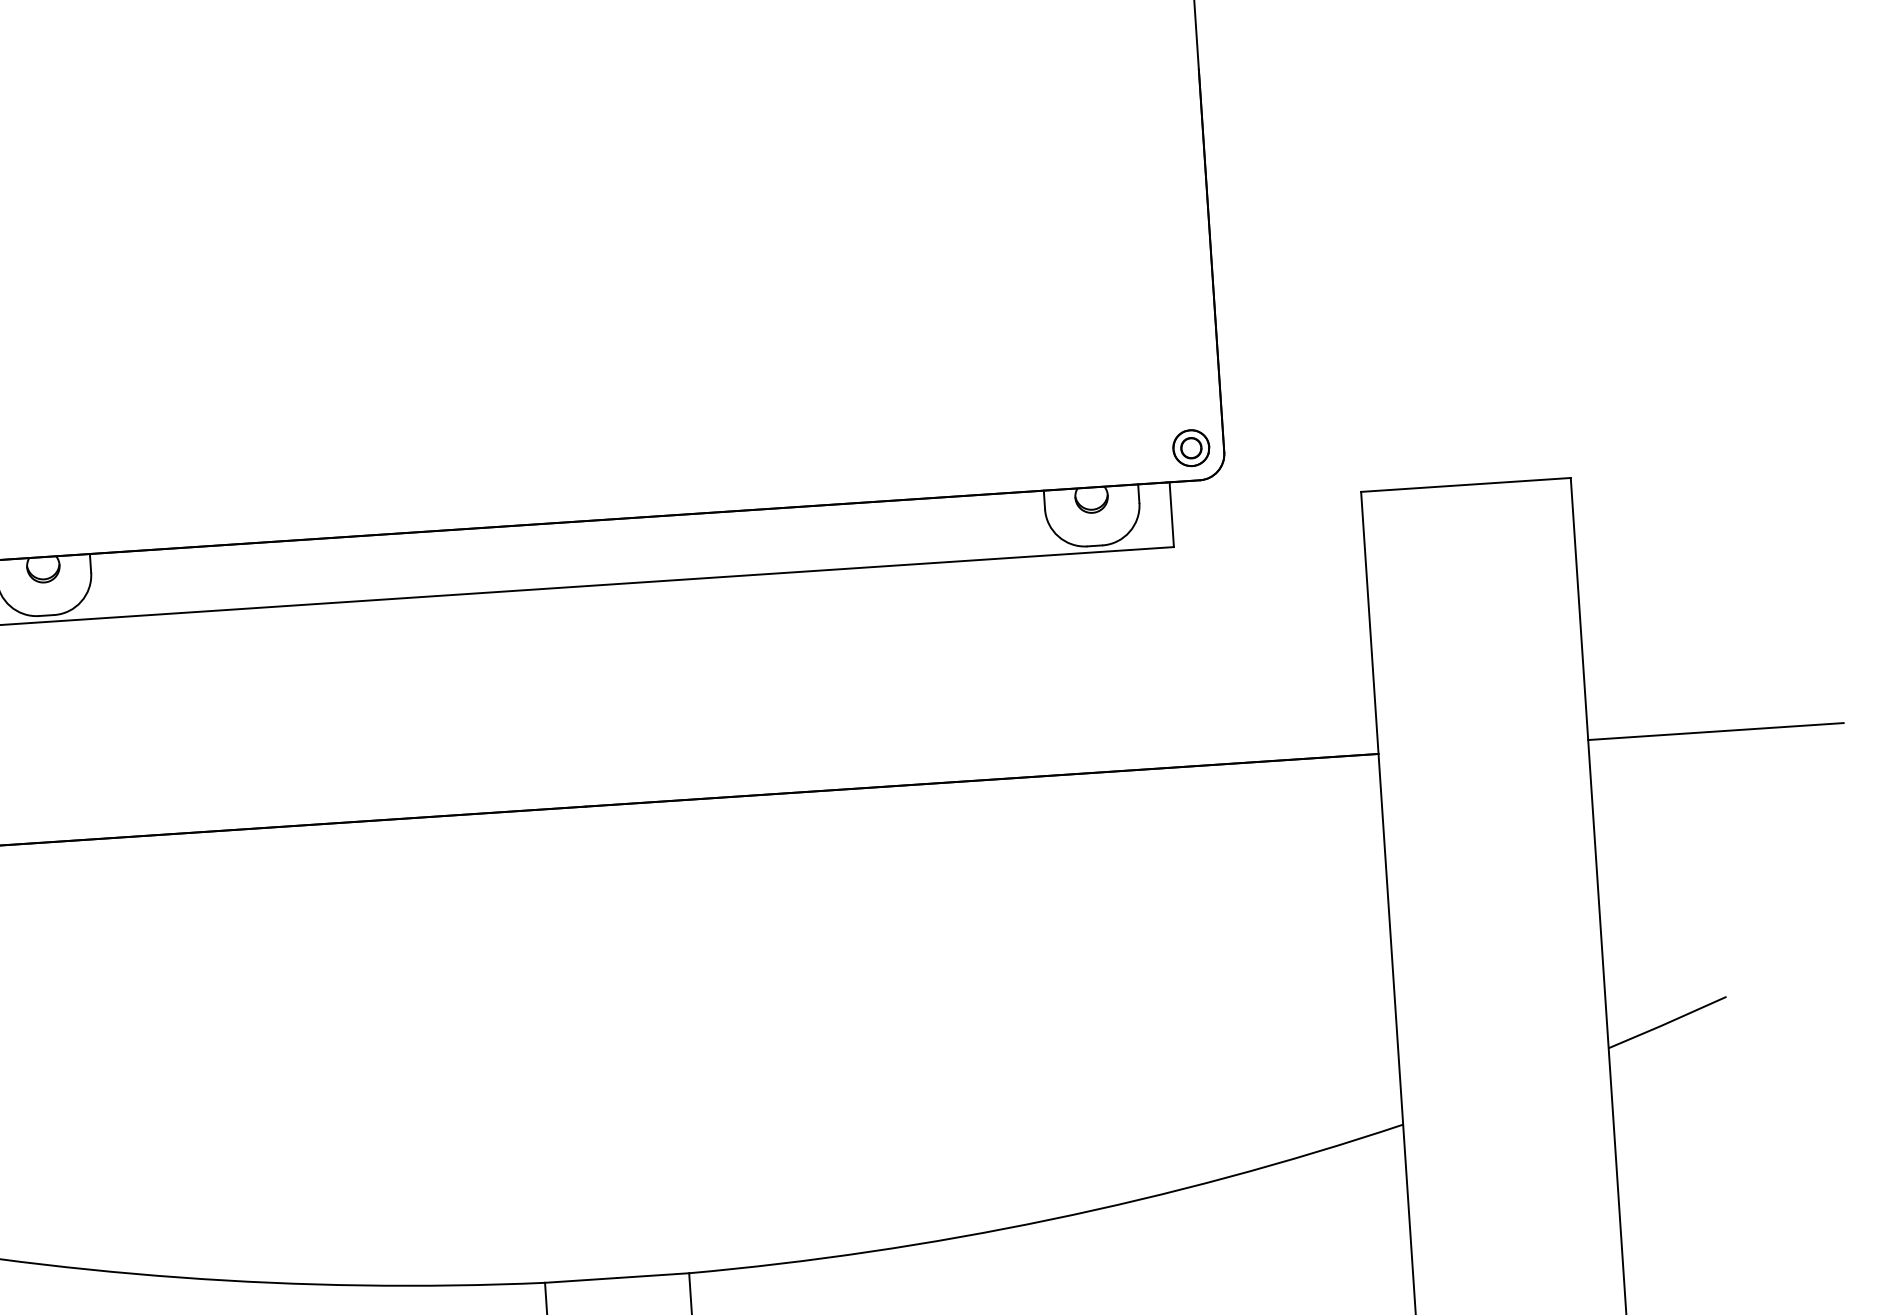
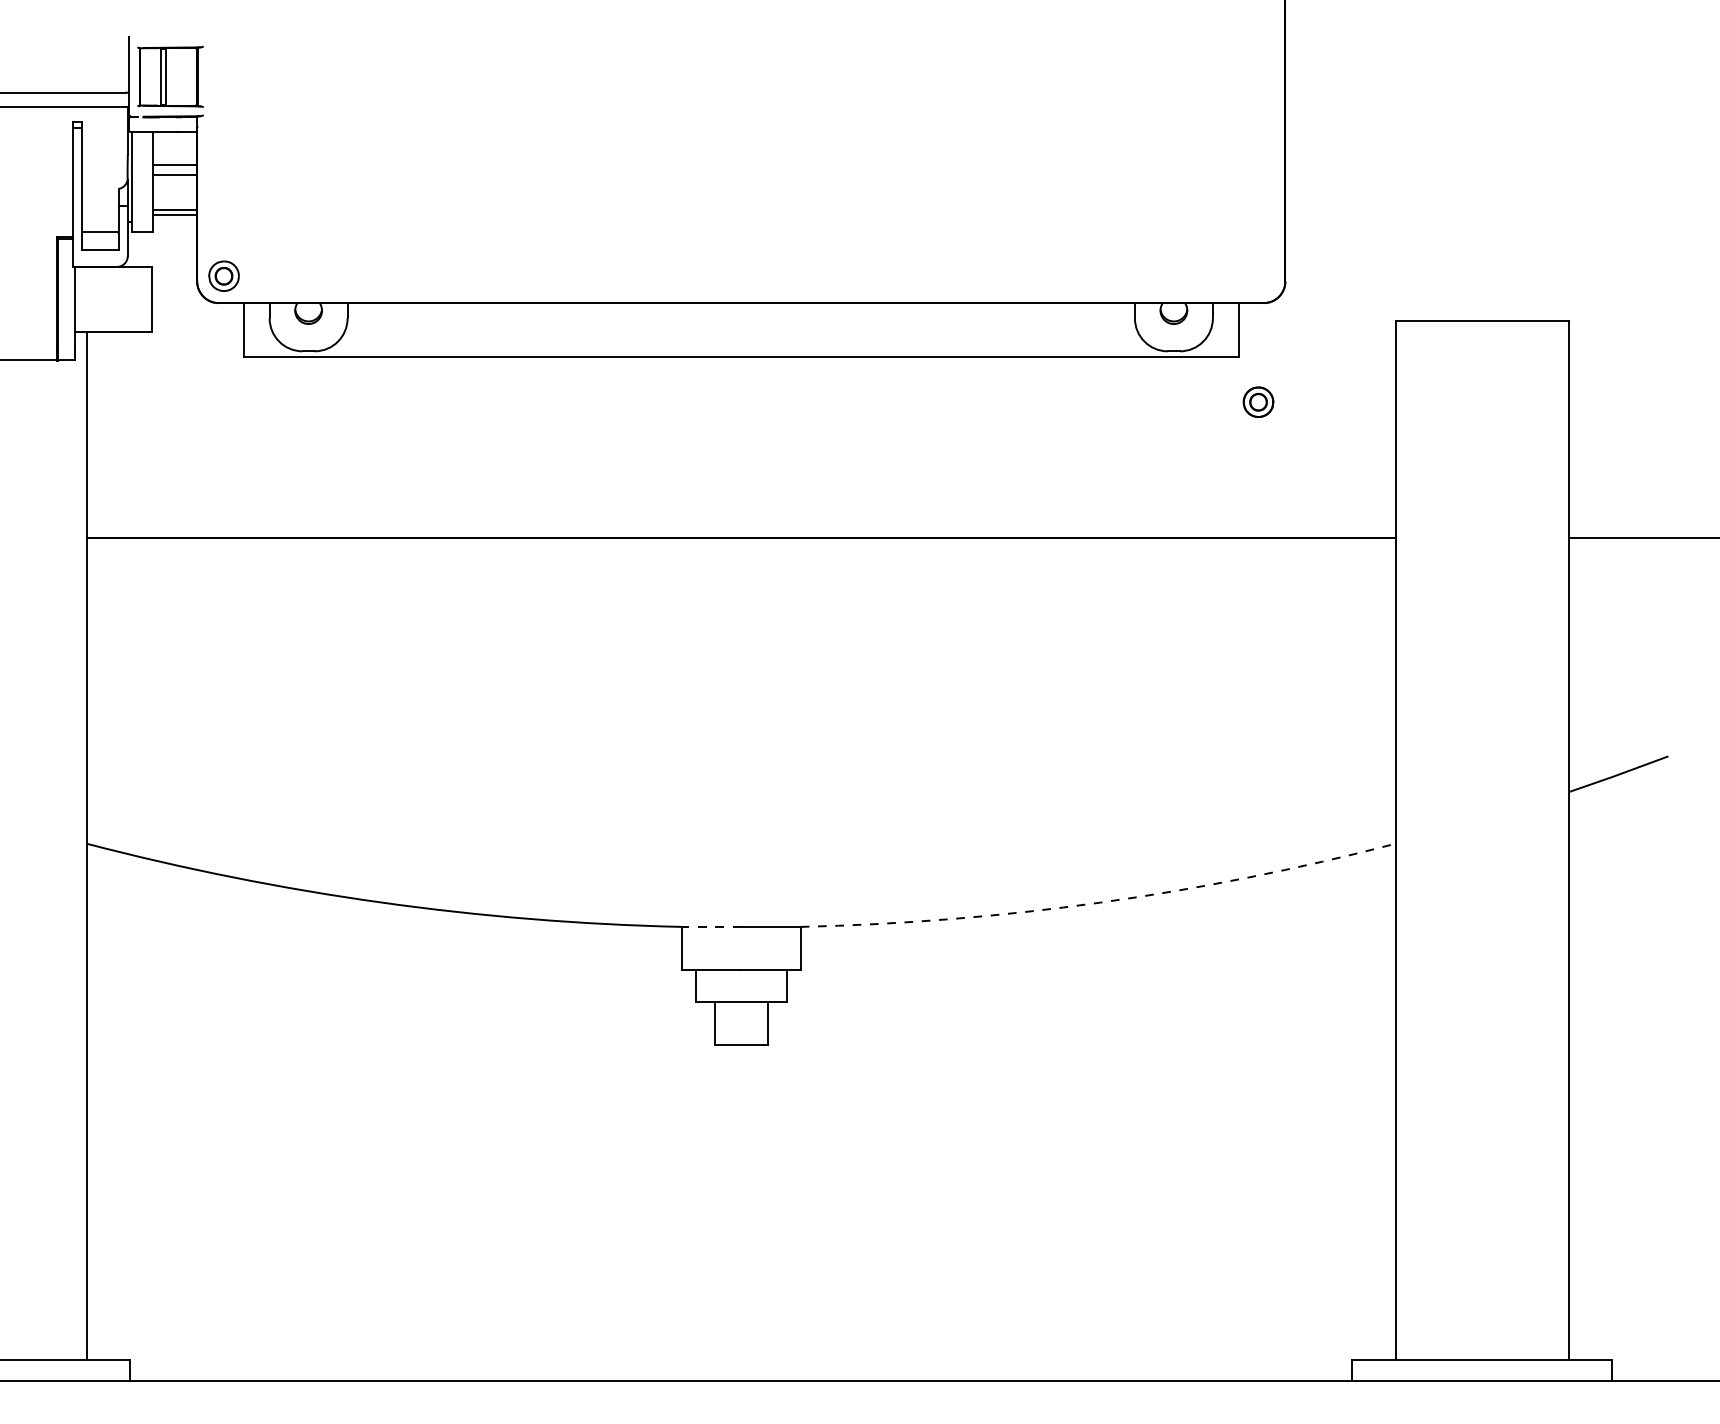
part: (1191, 447) -> (1258, 401), moved
arc: (1050, 1219) -> (1100, 902), solid -> dashed
line: (580, 1279) -> (711, 926), solid -> dashed

